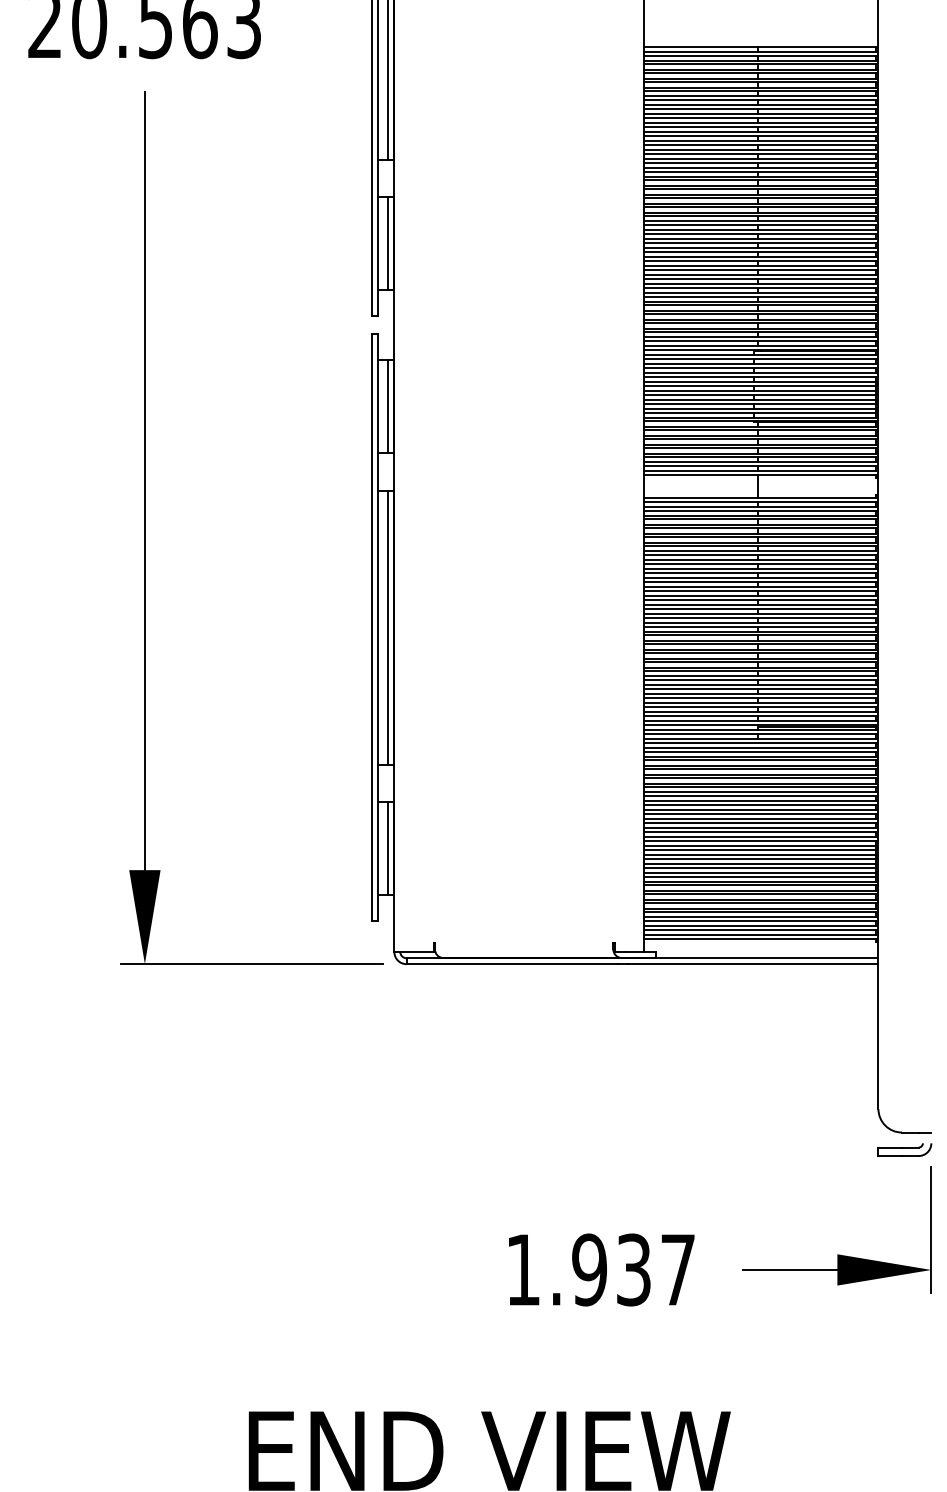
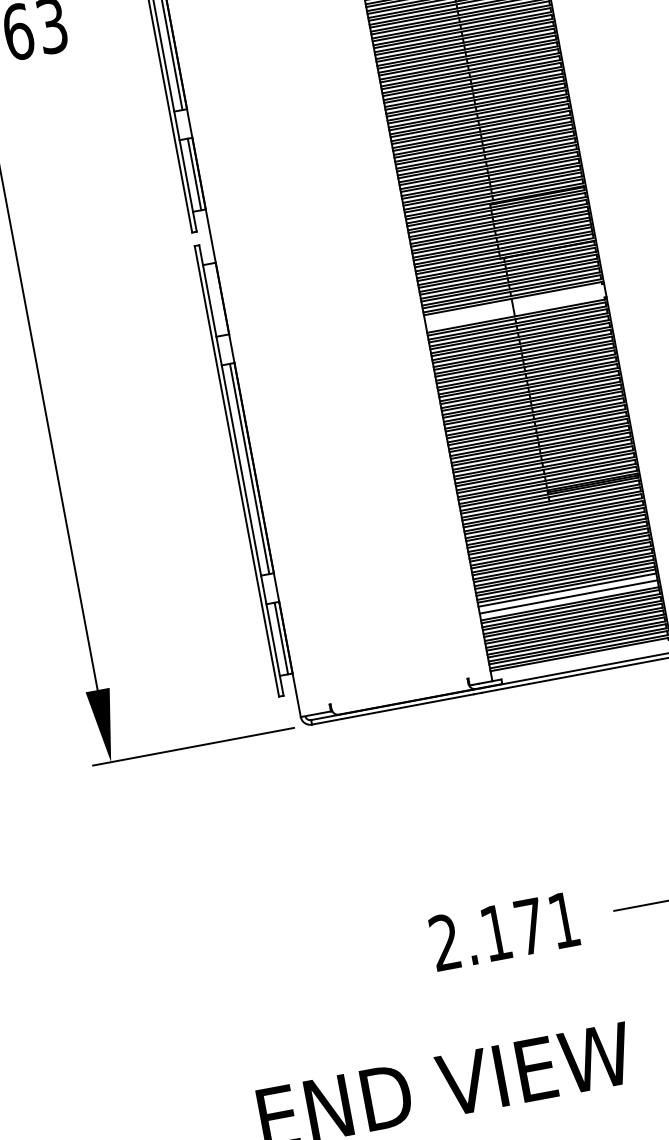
line: (388, 406) -> (217, 299), removed
line: (759, 858) -> (567, 592), removed
line: (759, 867) -> (568, 599), removed
text: (600, 1269) -> (504, 931), 1.937 -> 2.171

